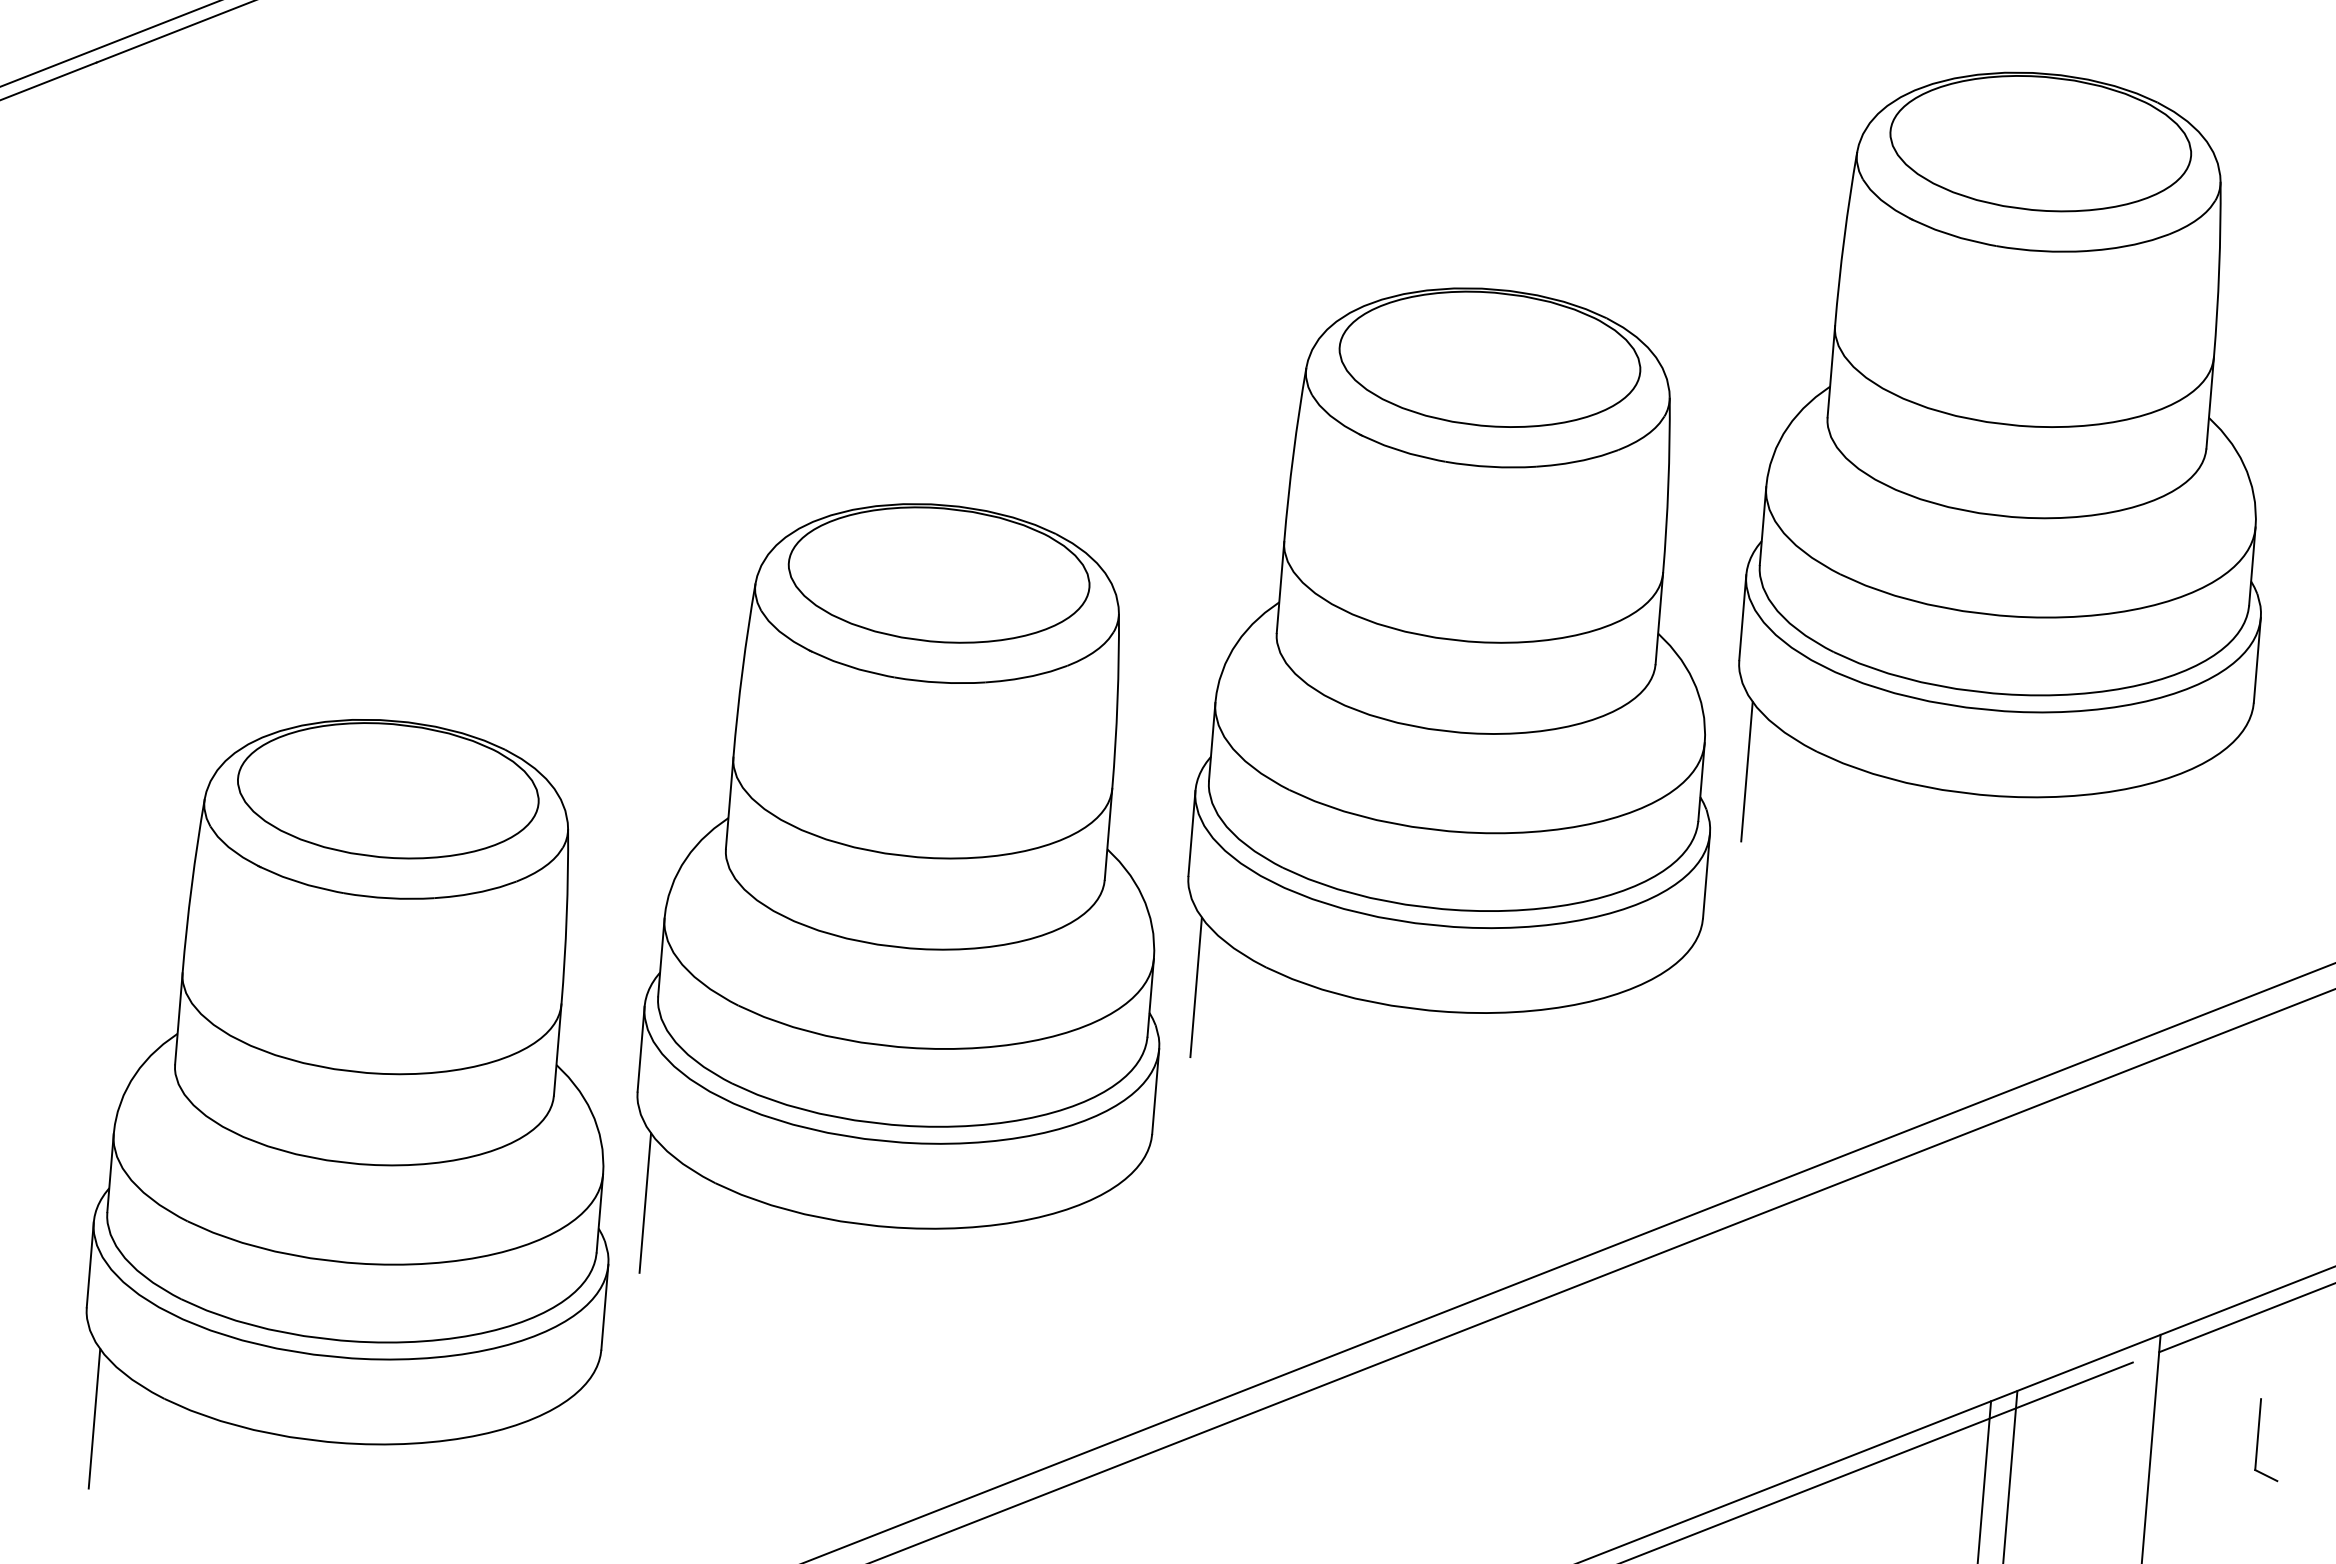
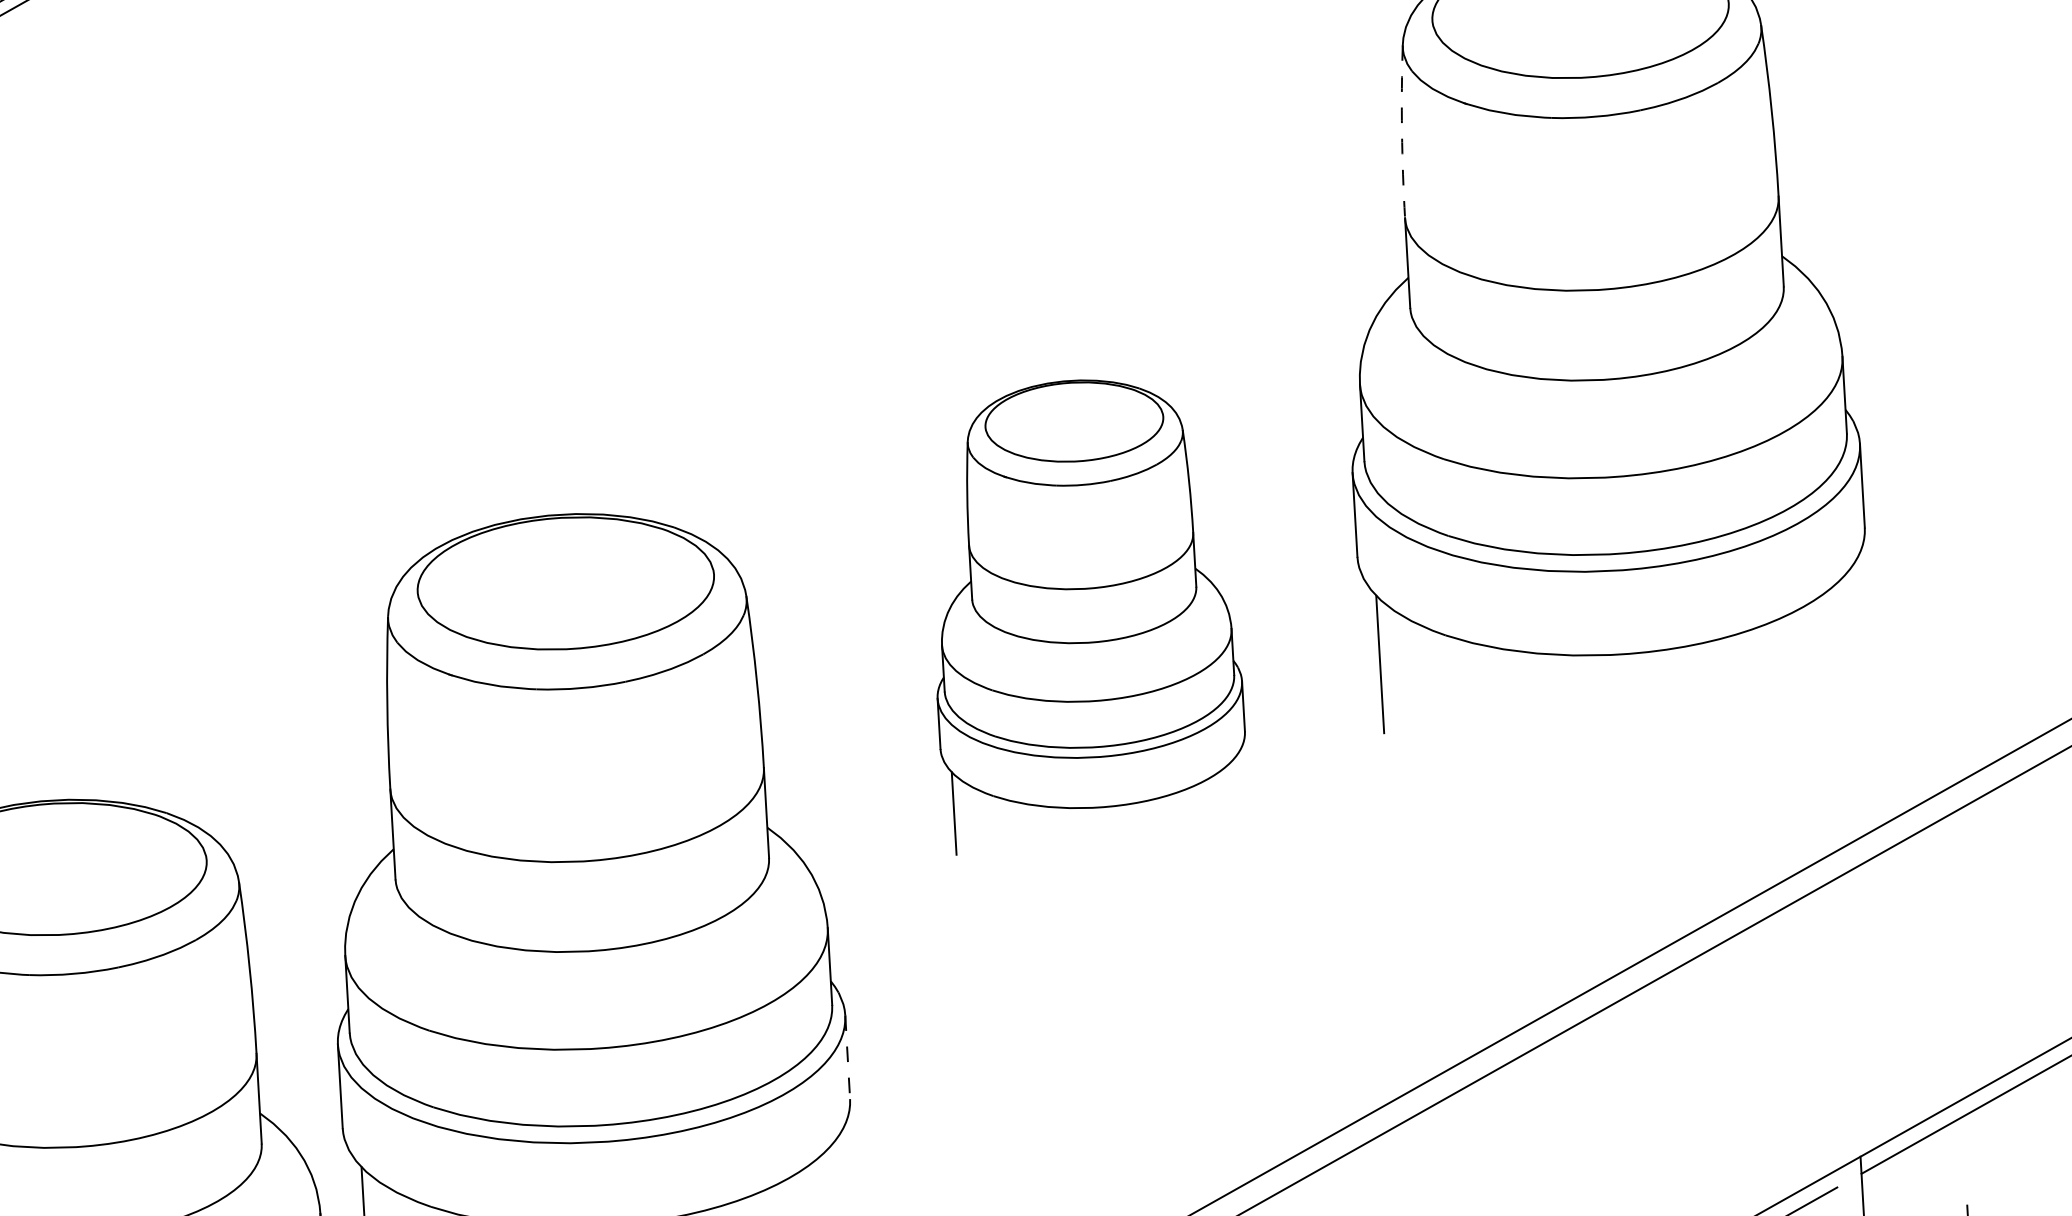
arc: (1844, 238) -> (1402, 131), solid -> dashed
part: (1448, 672) -> (1075, 608), size x0.6
line: (1155, 1091) -> (847, 1057), solid -> dashed

